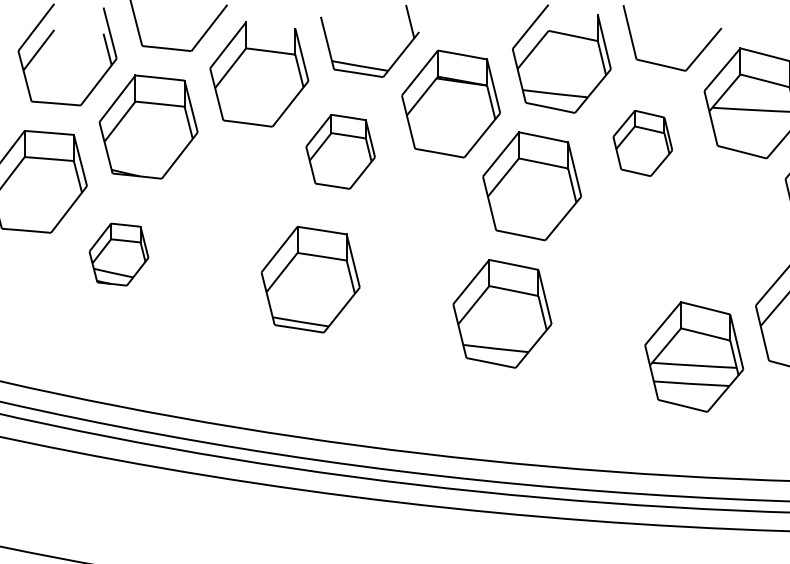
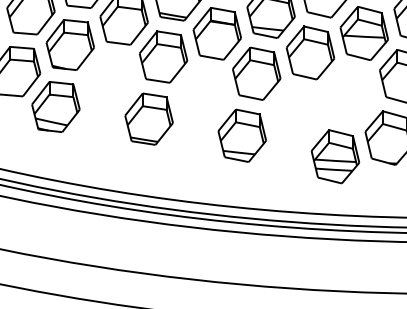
part: (642, 142) -> (310, 52), size x1.67
part: (340, 150) -> (163, 56), size x1.43
part: (118, 253) -> (55, 106), size x1.67

